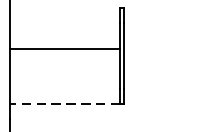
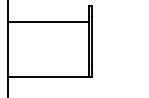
line: (65, 49) -> (48, 21), moved
line: (65, 104) -> (48, 77), dashed -> solid

